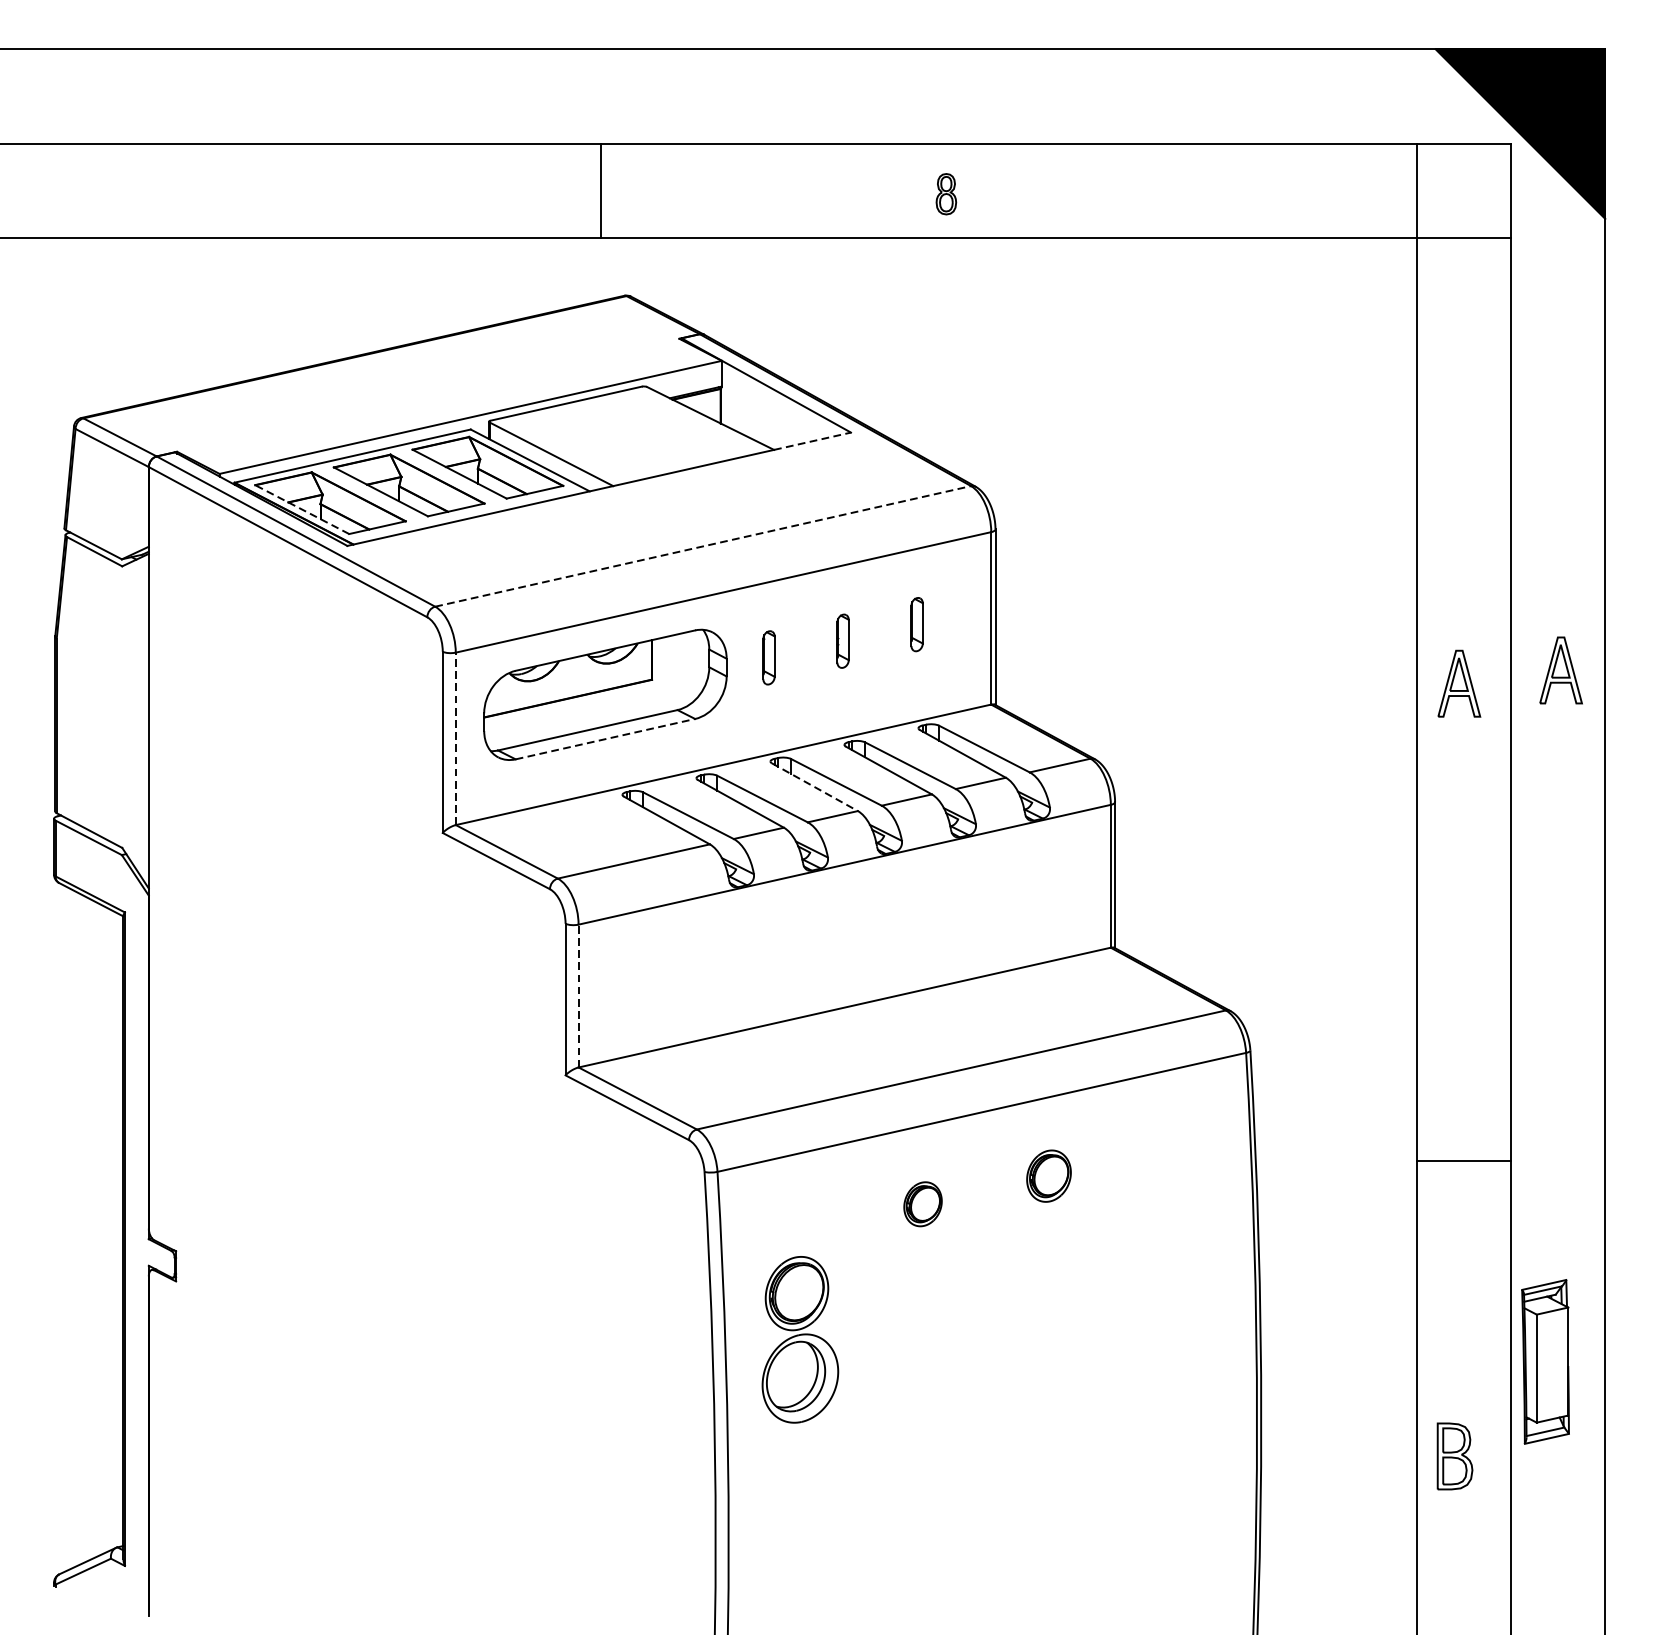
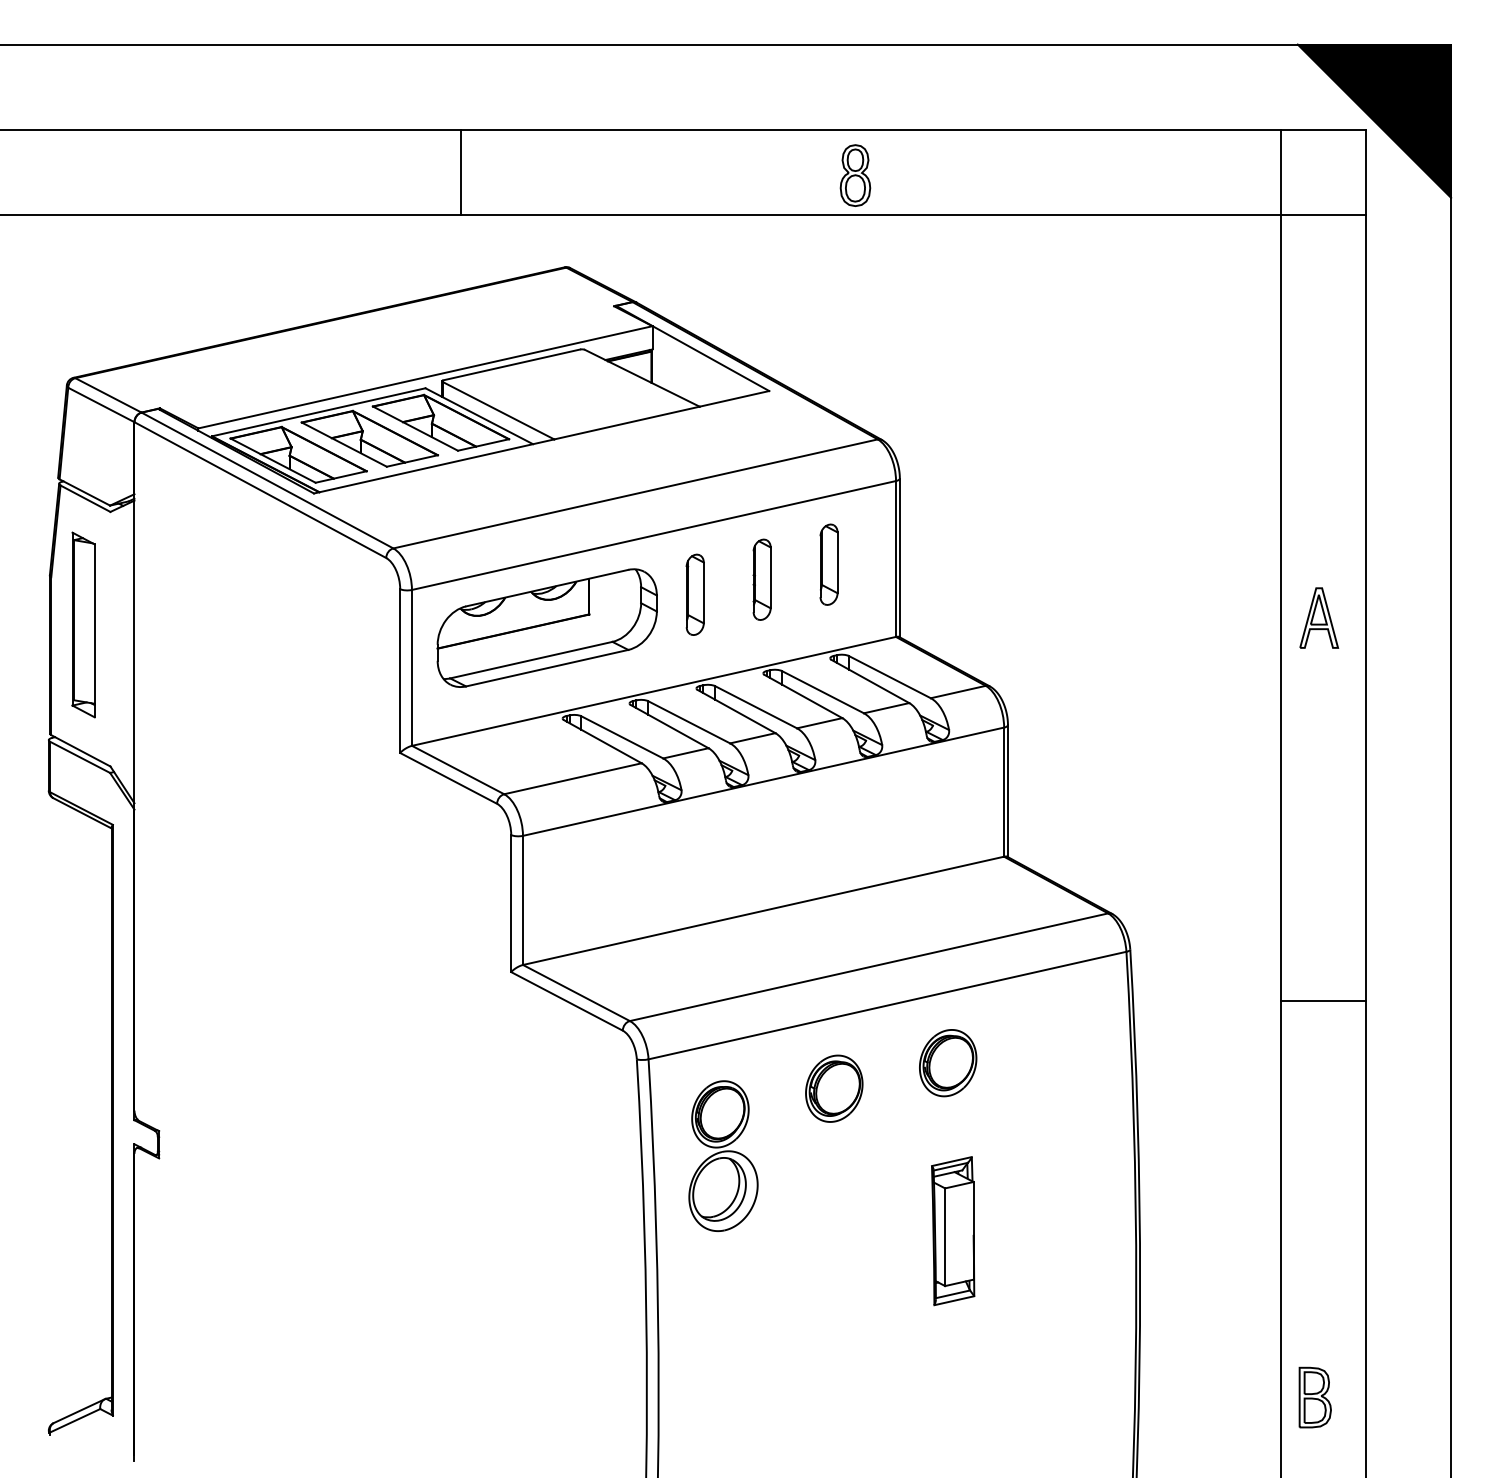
line: (600, 189) -> (460, 171), moved
part: (946, 194) -> (855, 175), size x1.67
line: (812, 440) -> (734, 398), dashed -> solid
line: (302, 509) -> (273, 460), dashed -> solid
line: (704, 545) -> (636, 493), dashed -> solid
part: (916, 624) -> (828, 564), size x1.67
part: (842, 641) -> (761, 579), size x1.67
part: (768, 657) -> (694, 594), size x1.67
part: (1561, 669) -> (1411, 605), removed
part: (92, 690) -> (83, 624), added
line: (455, 738) -> (411, 667), dashed -> solid
line: (605, 739) -> (547, 668), dashed -> solid
line: (815, 787) -> (737, 711), dashed -> solid
line: (578, 996) -> (522, 900), dashed -> solid
line: (1463, 1160) -> (1322, 1001), moved
part: (1049, 1176) -> (948, 1063), size x1.43
part: (923, 1204) -> (834, 1088), size x1.67
part: (800, 1339) -> (723, 1155), moved
part: (1545, 1362) -> (953, 1231), moved
part: (1454, 1456) -> (1314, 1397), moved

